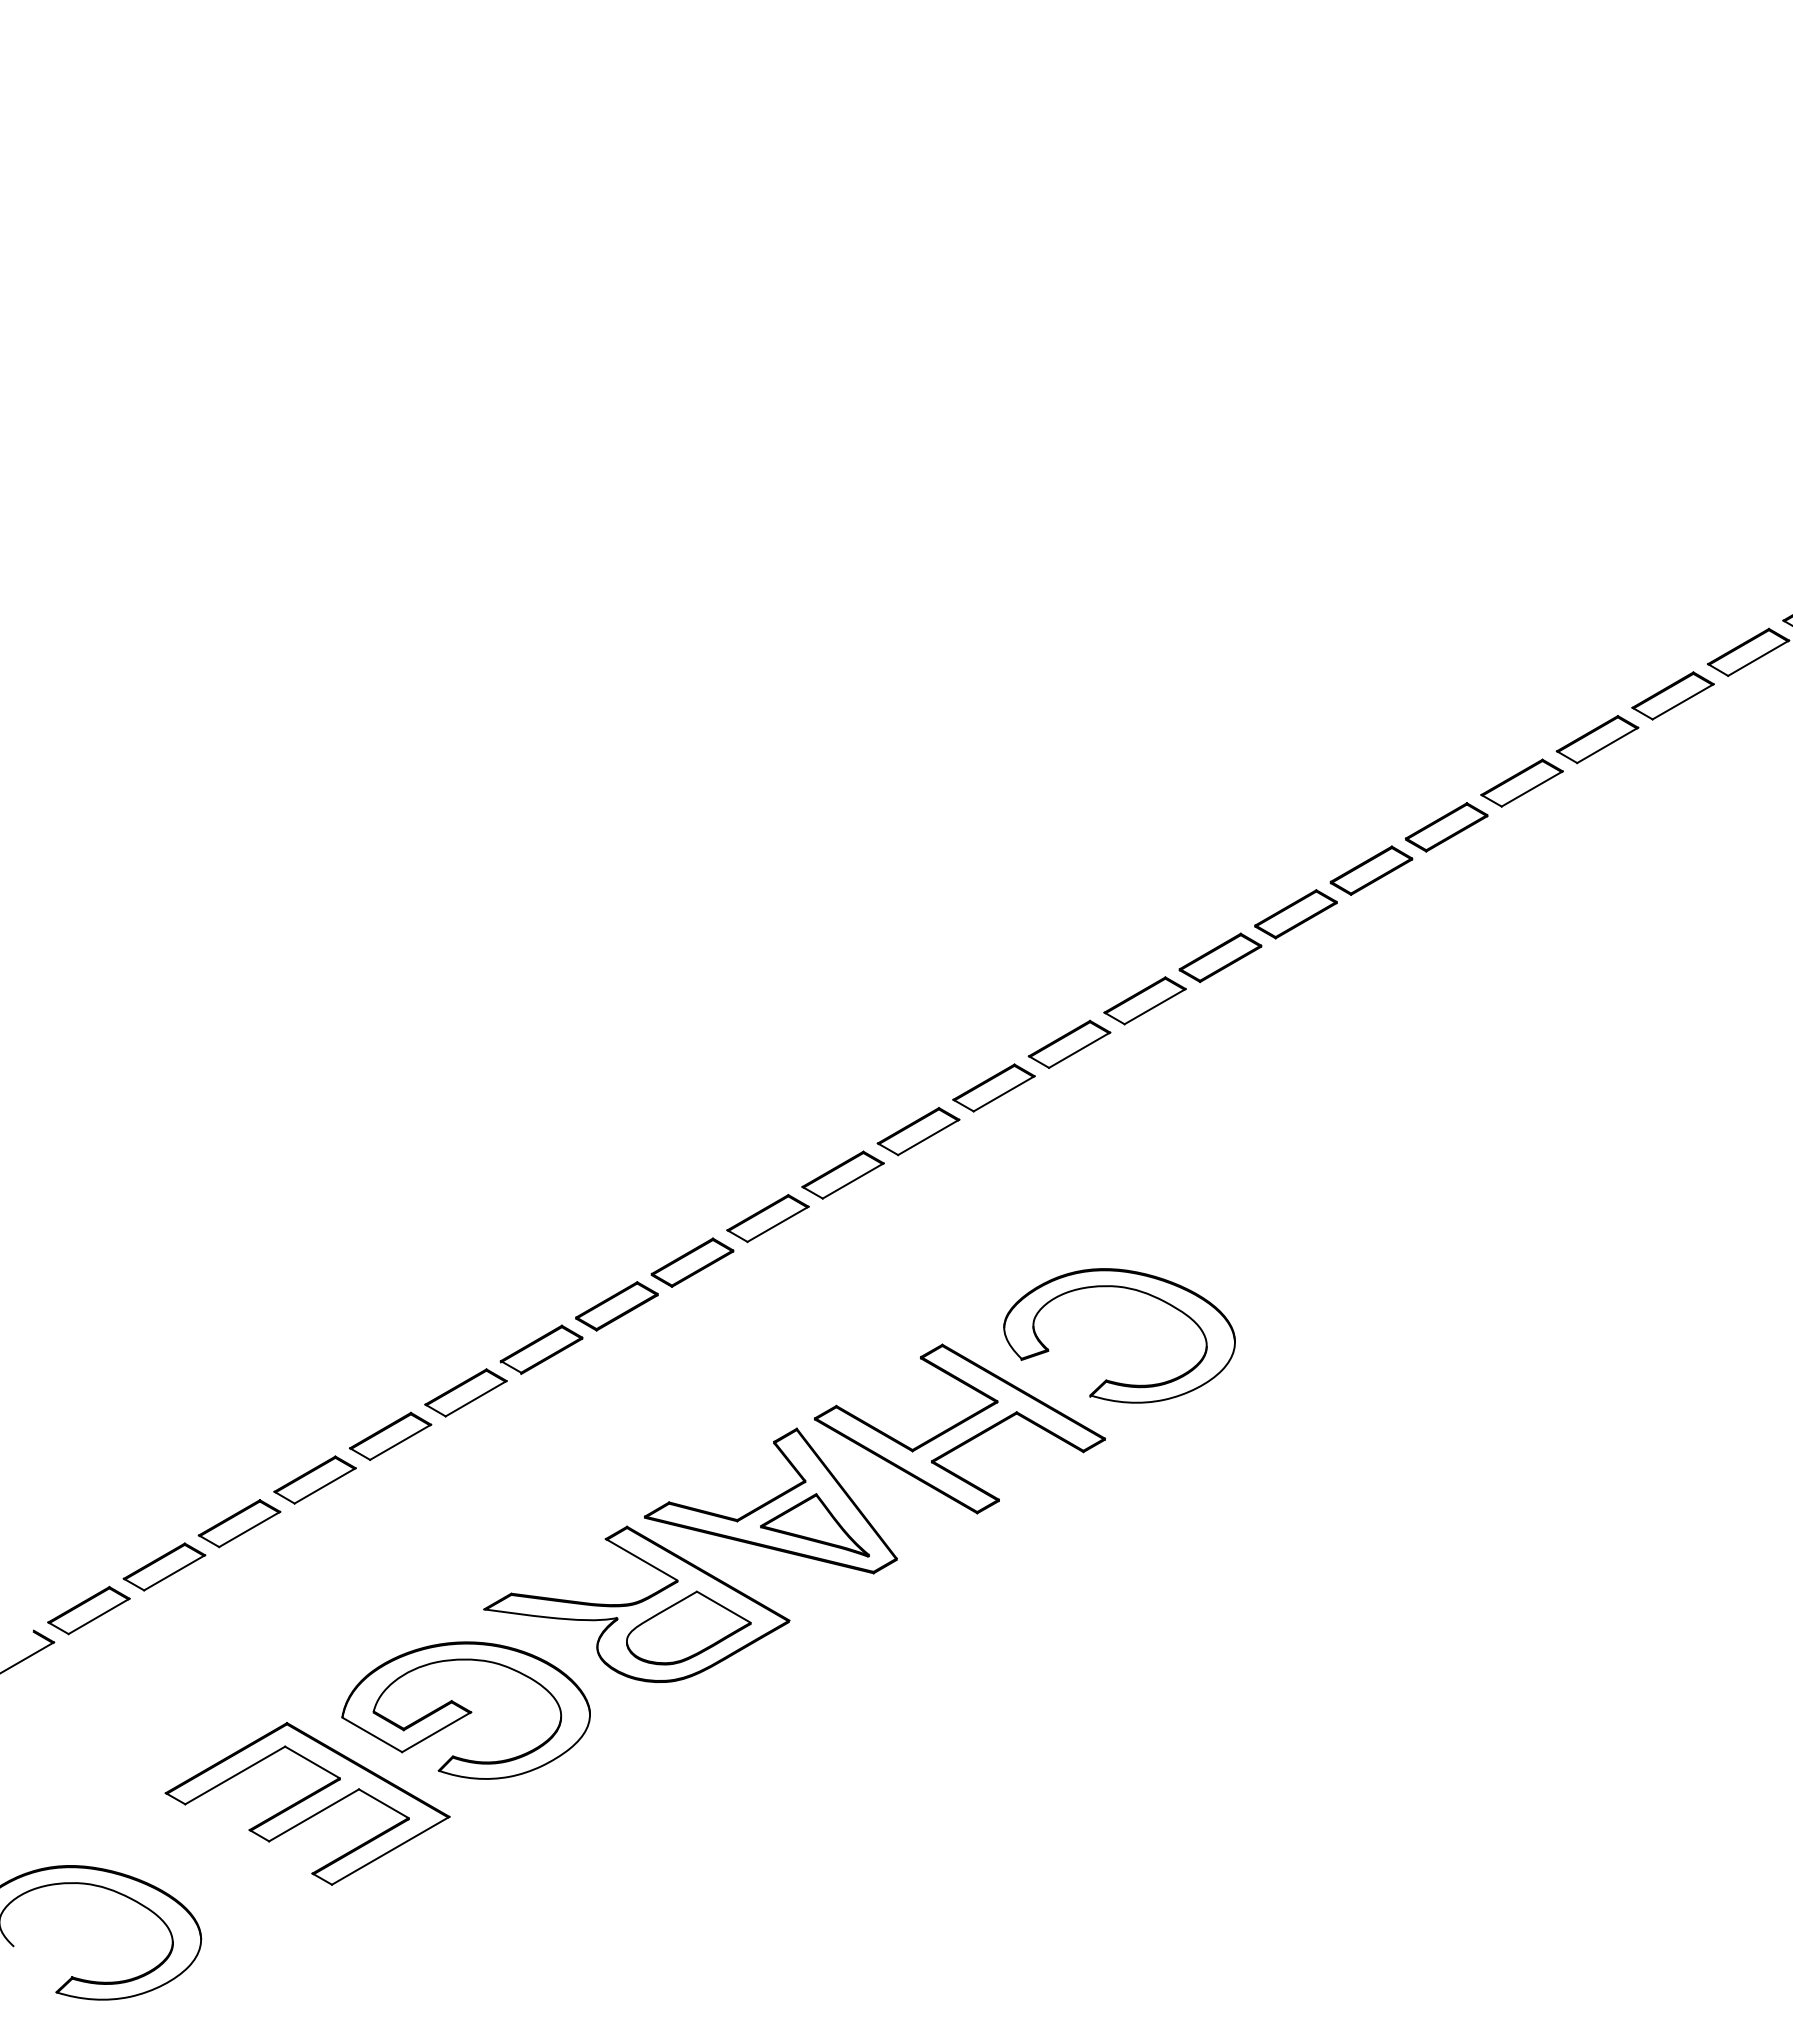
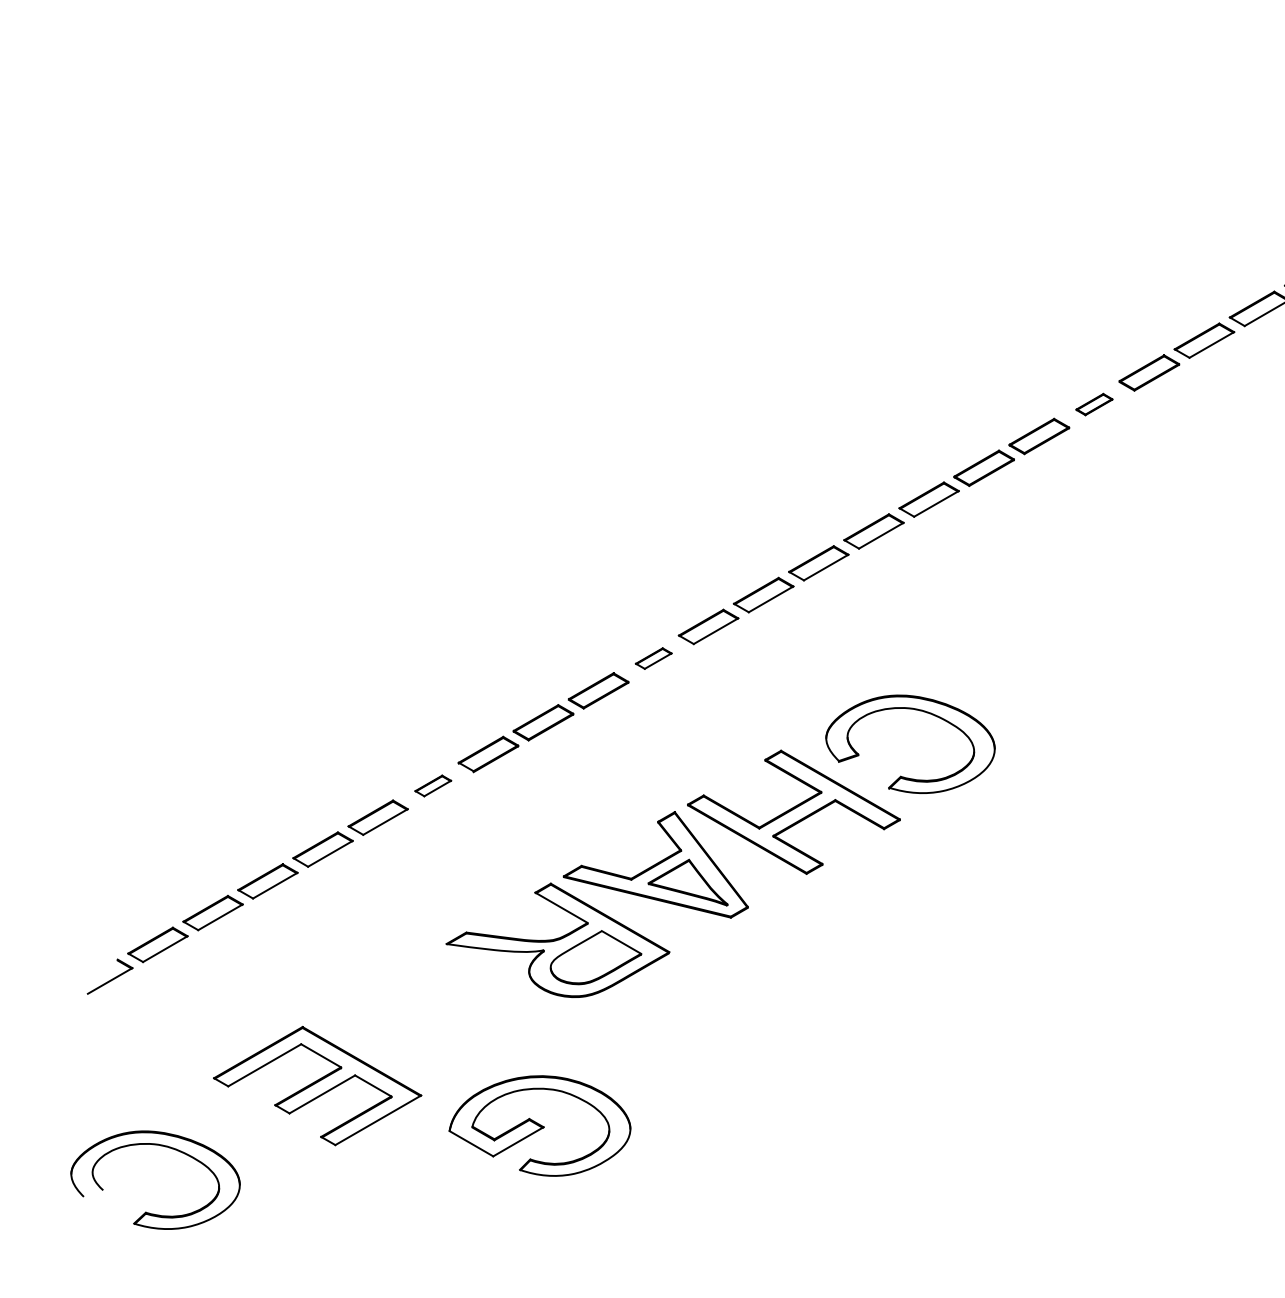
part: (1371, 870) -> (1094, 404), size x0.6
part: (767, 1218) -> (653, 658), size x0.6
part: (465, 1392) -> (432, 785), size x0.6
part: (465, 1710) -> (539, 1125), moved

